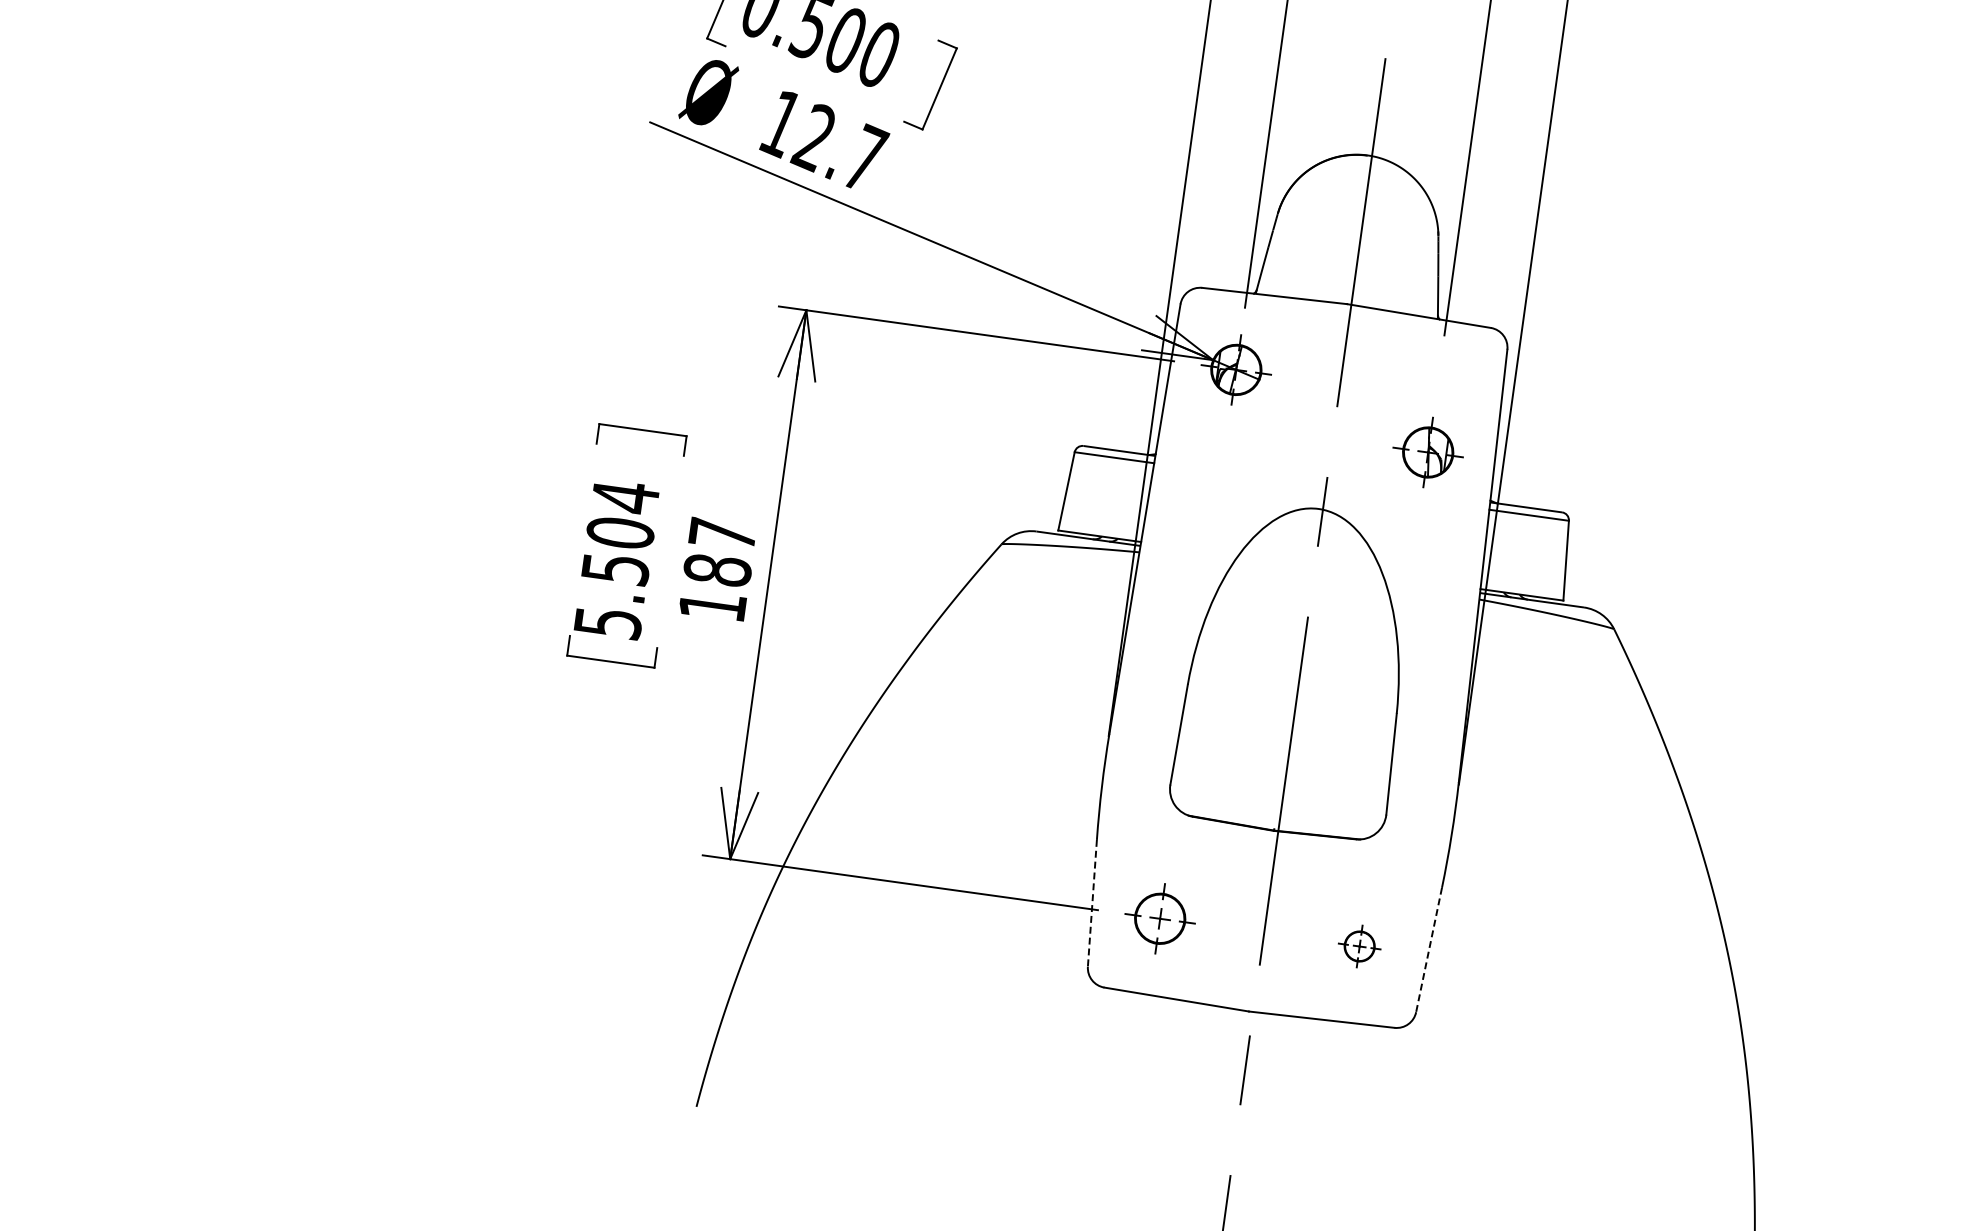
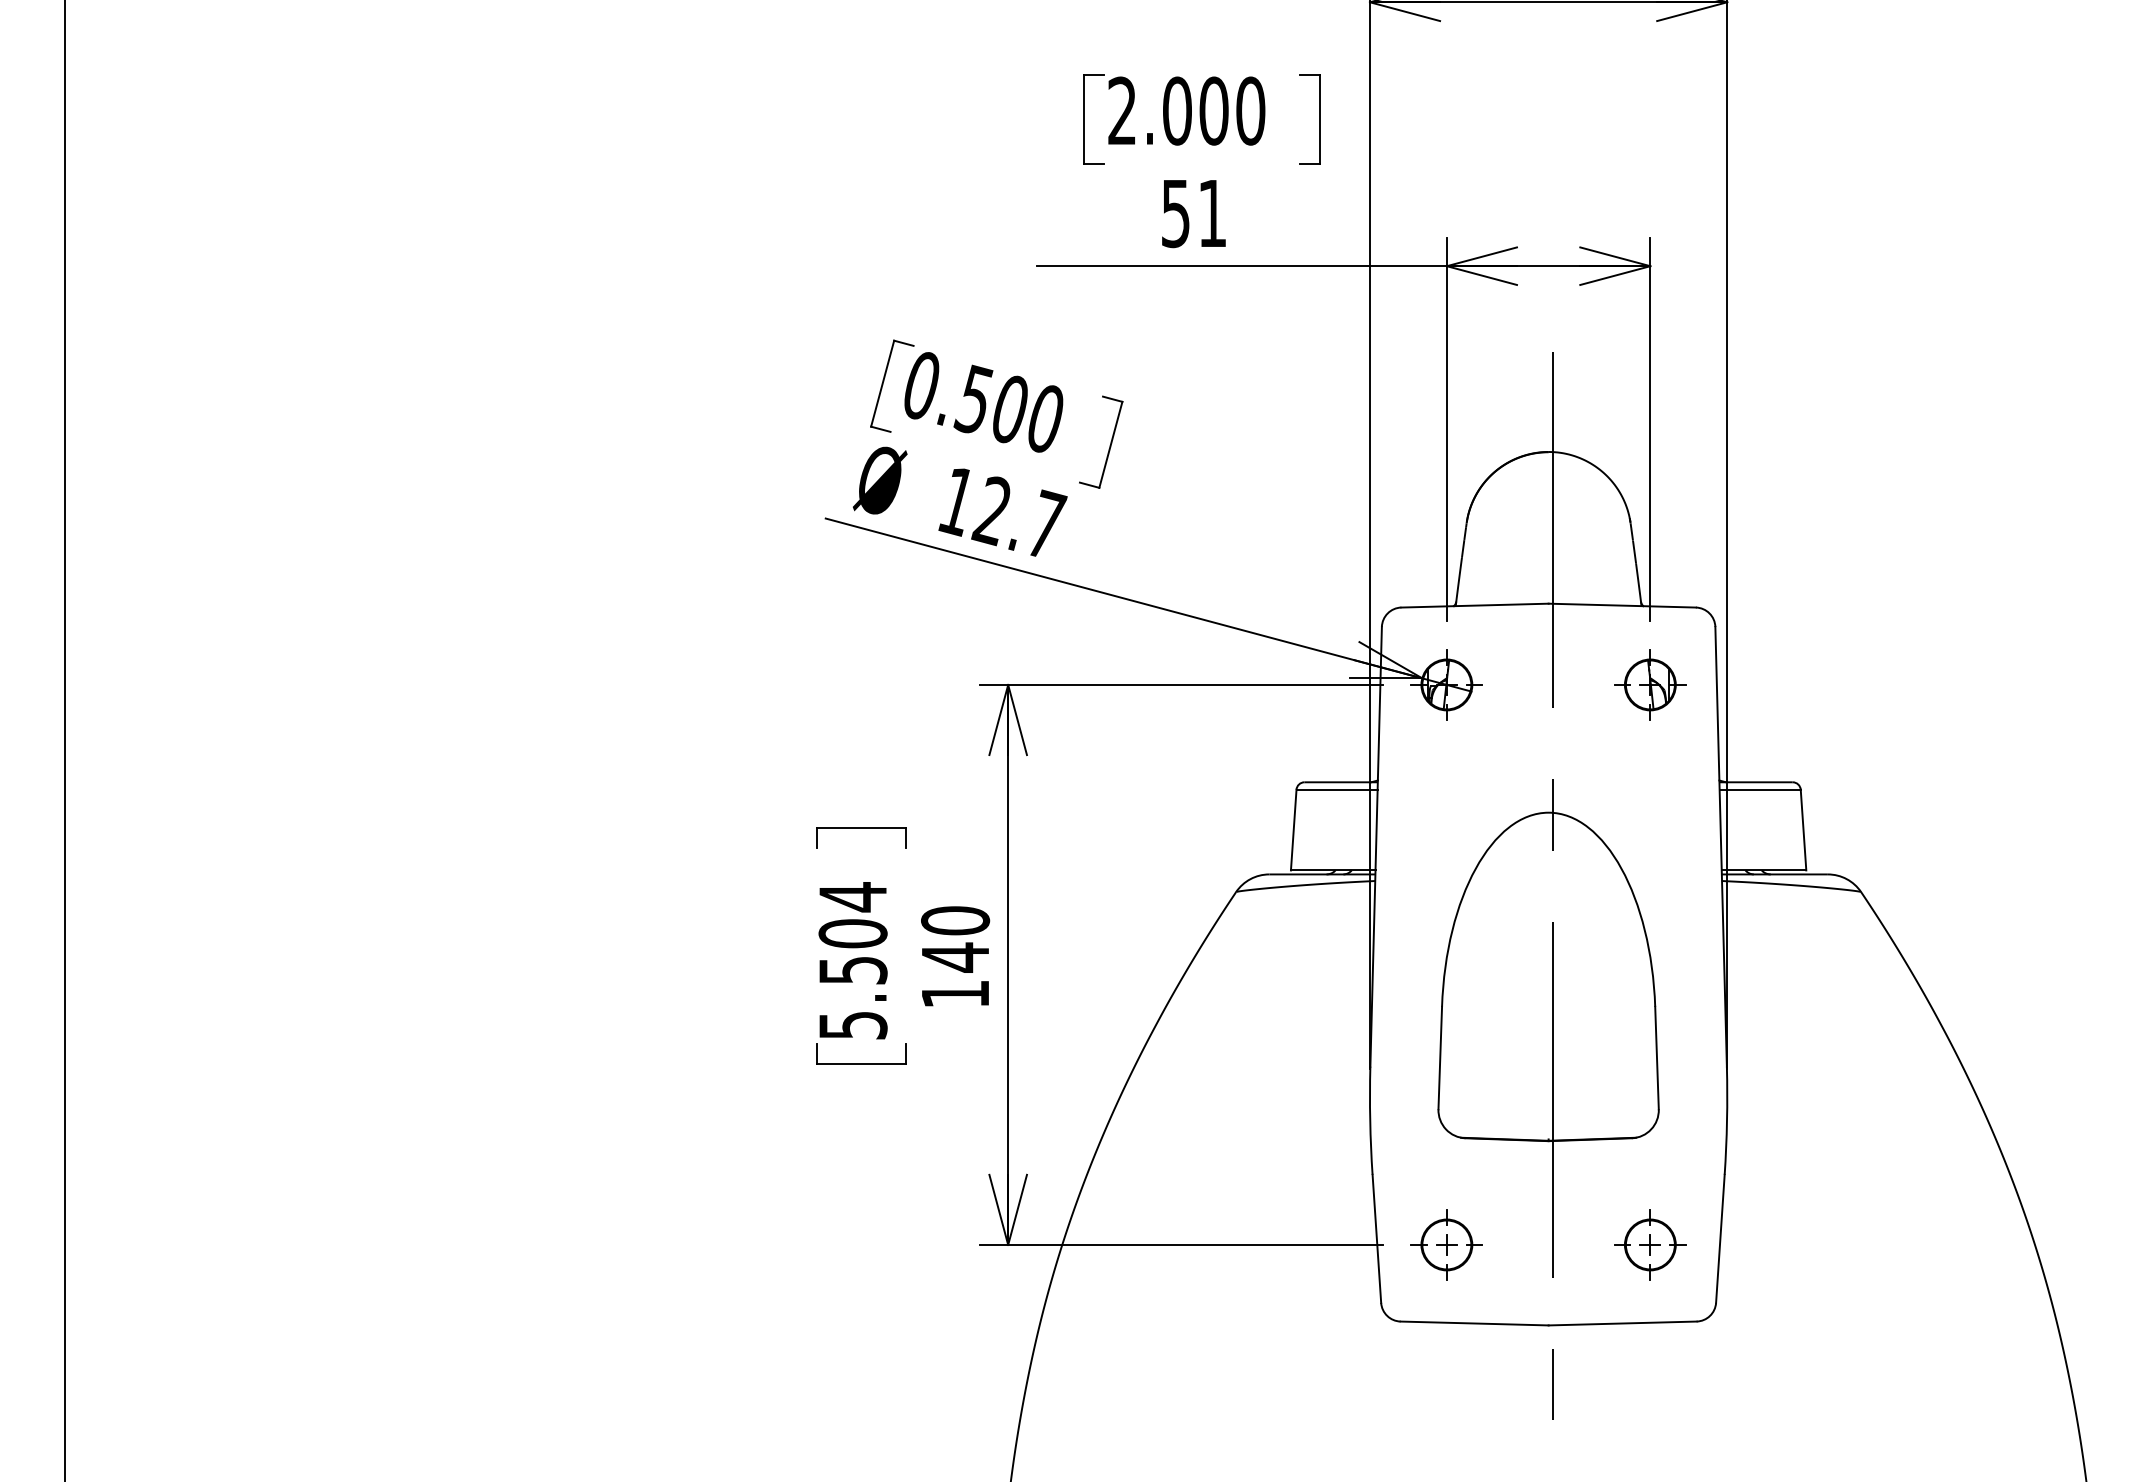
part: (1428, 452) -> (1650, 684), moved
text: (720, 552) -> (955, 939), 187 -> 140
line: (1091, 903) -> (1376, 1239), dashed -> solid
part: (1359, 946) -> (1650, 1244), size x1.67
line: (1429, 950) -> (1720, 1239), dashed -> solid

